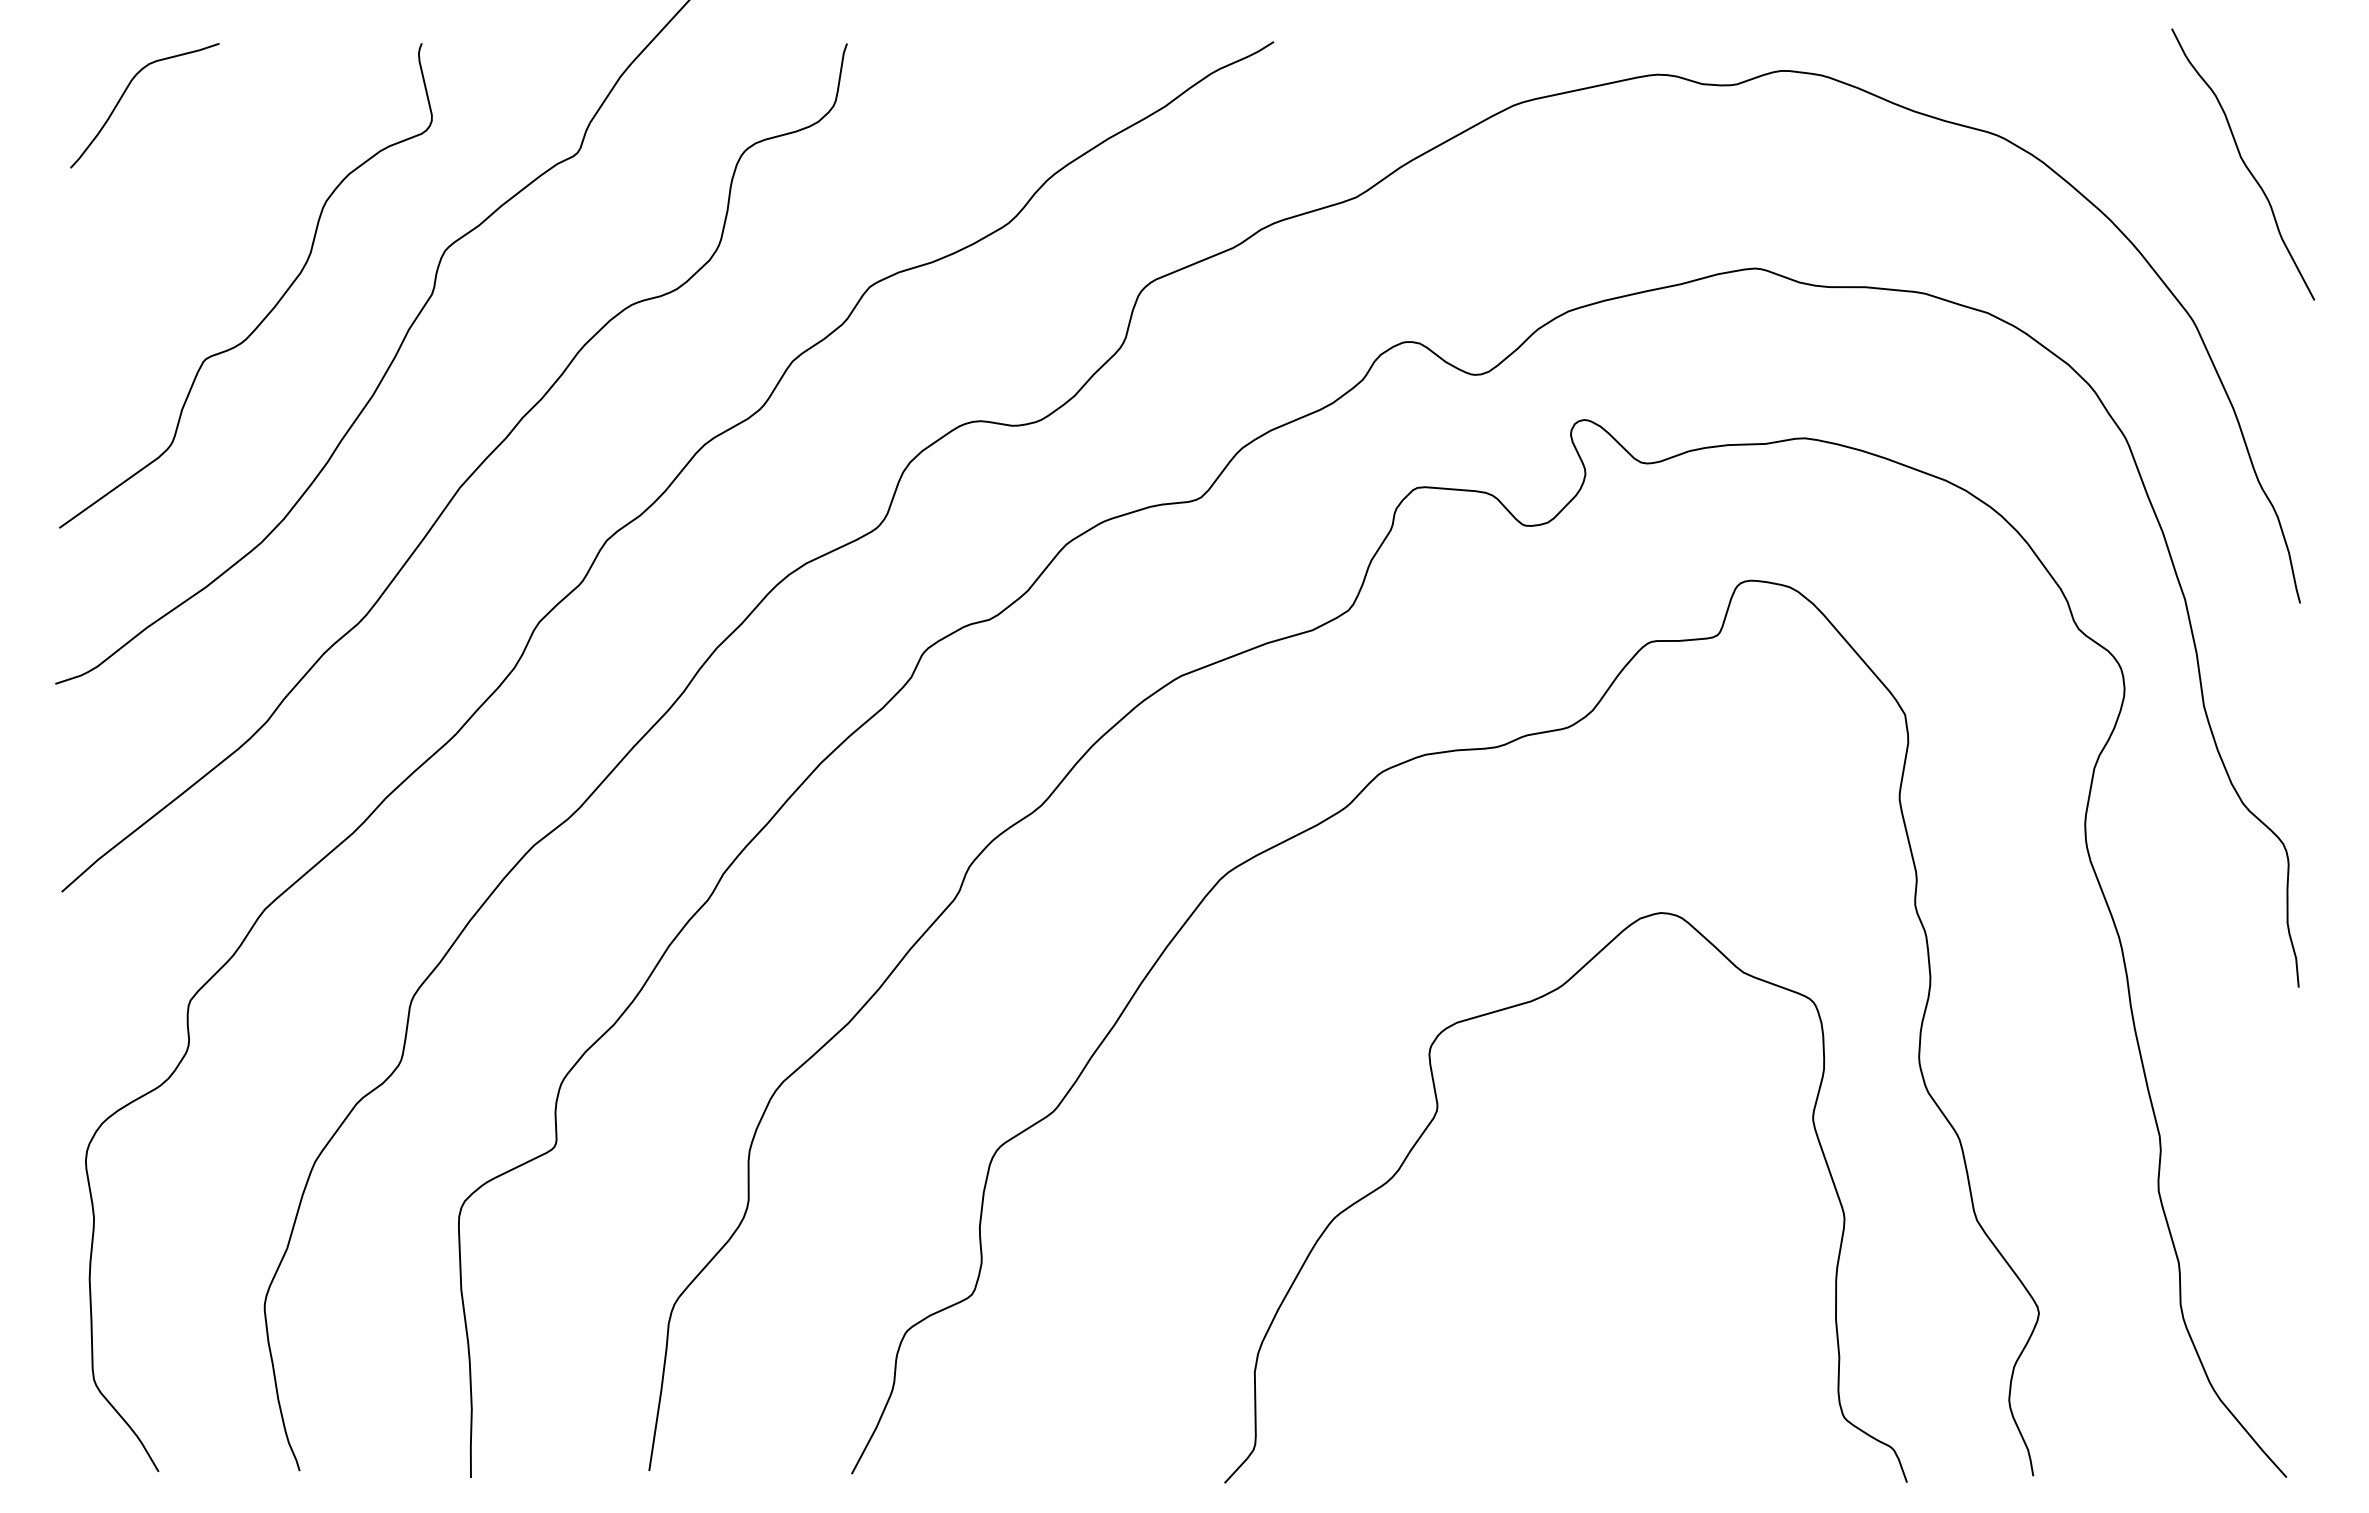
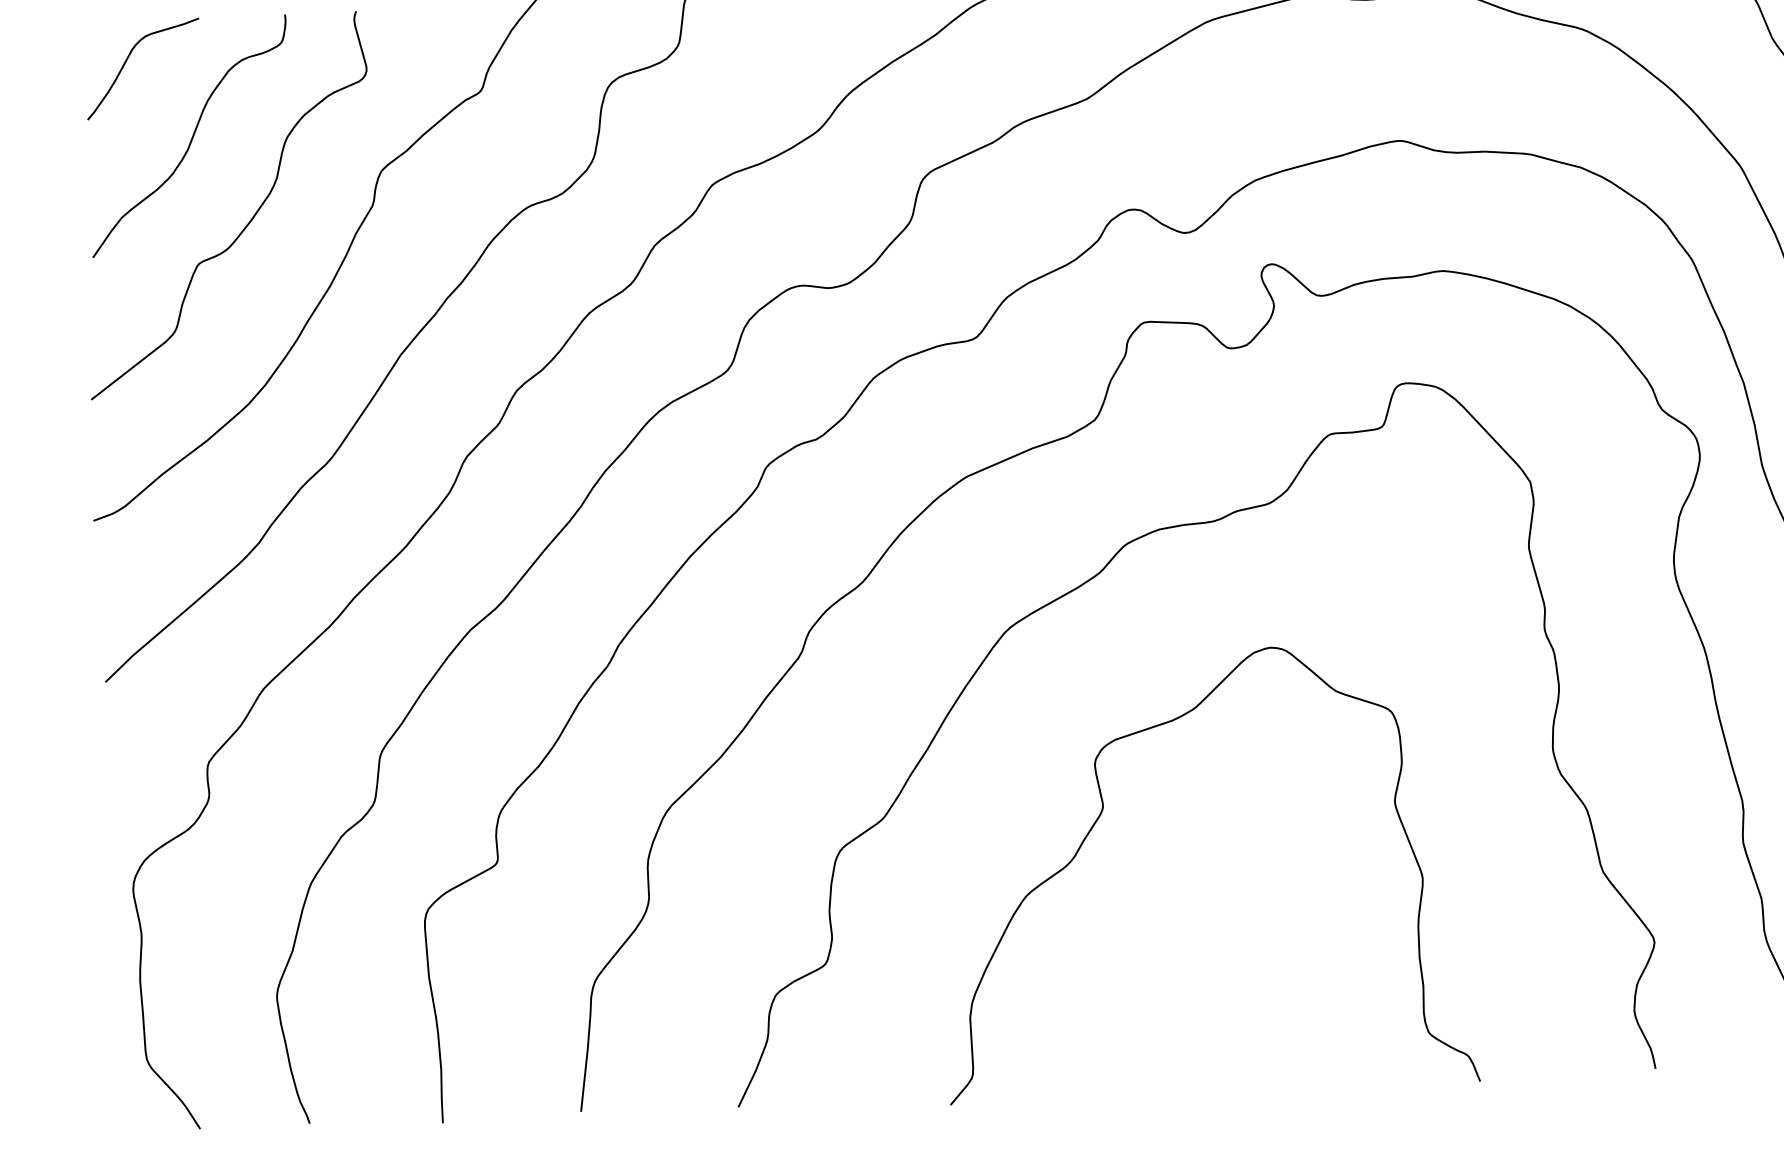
curve: (203, 196) -> (191, 137), added
curve: (1433, 1120) -> (1100, 816), moved

